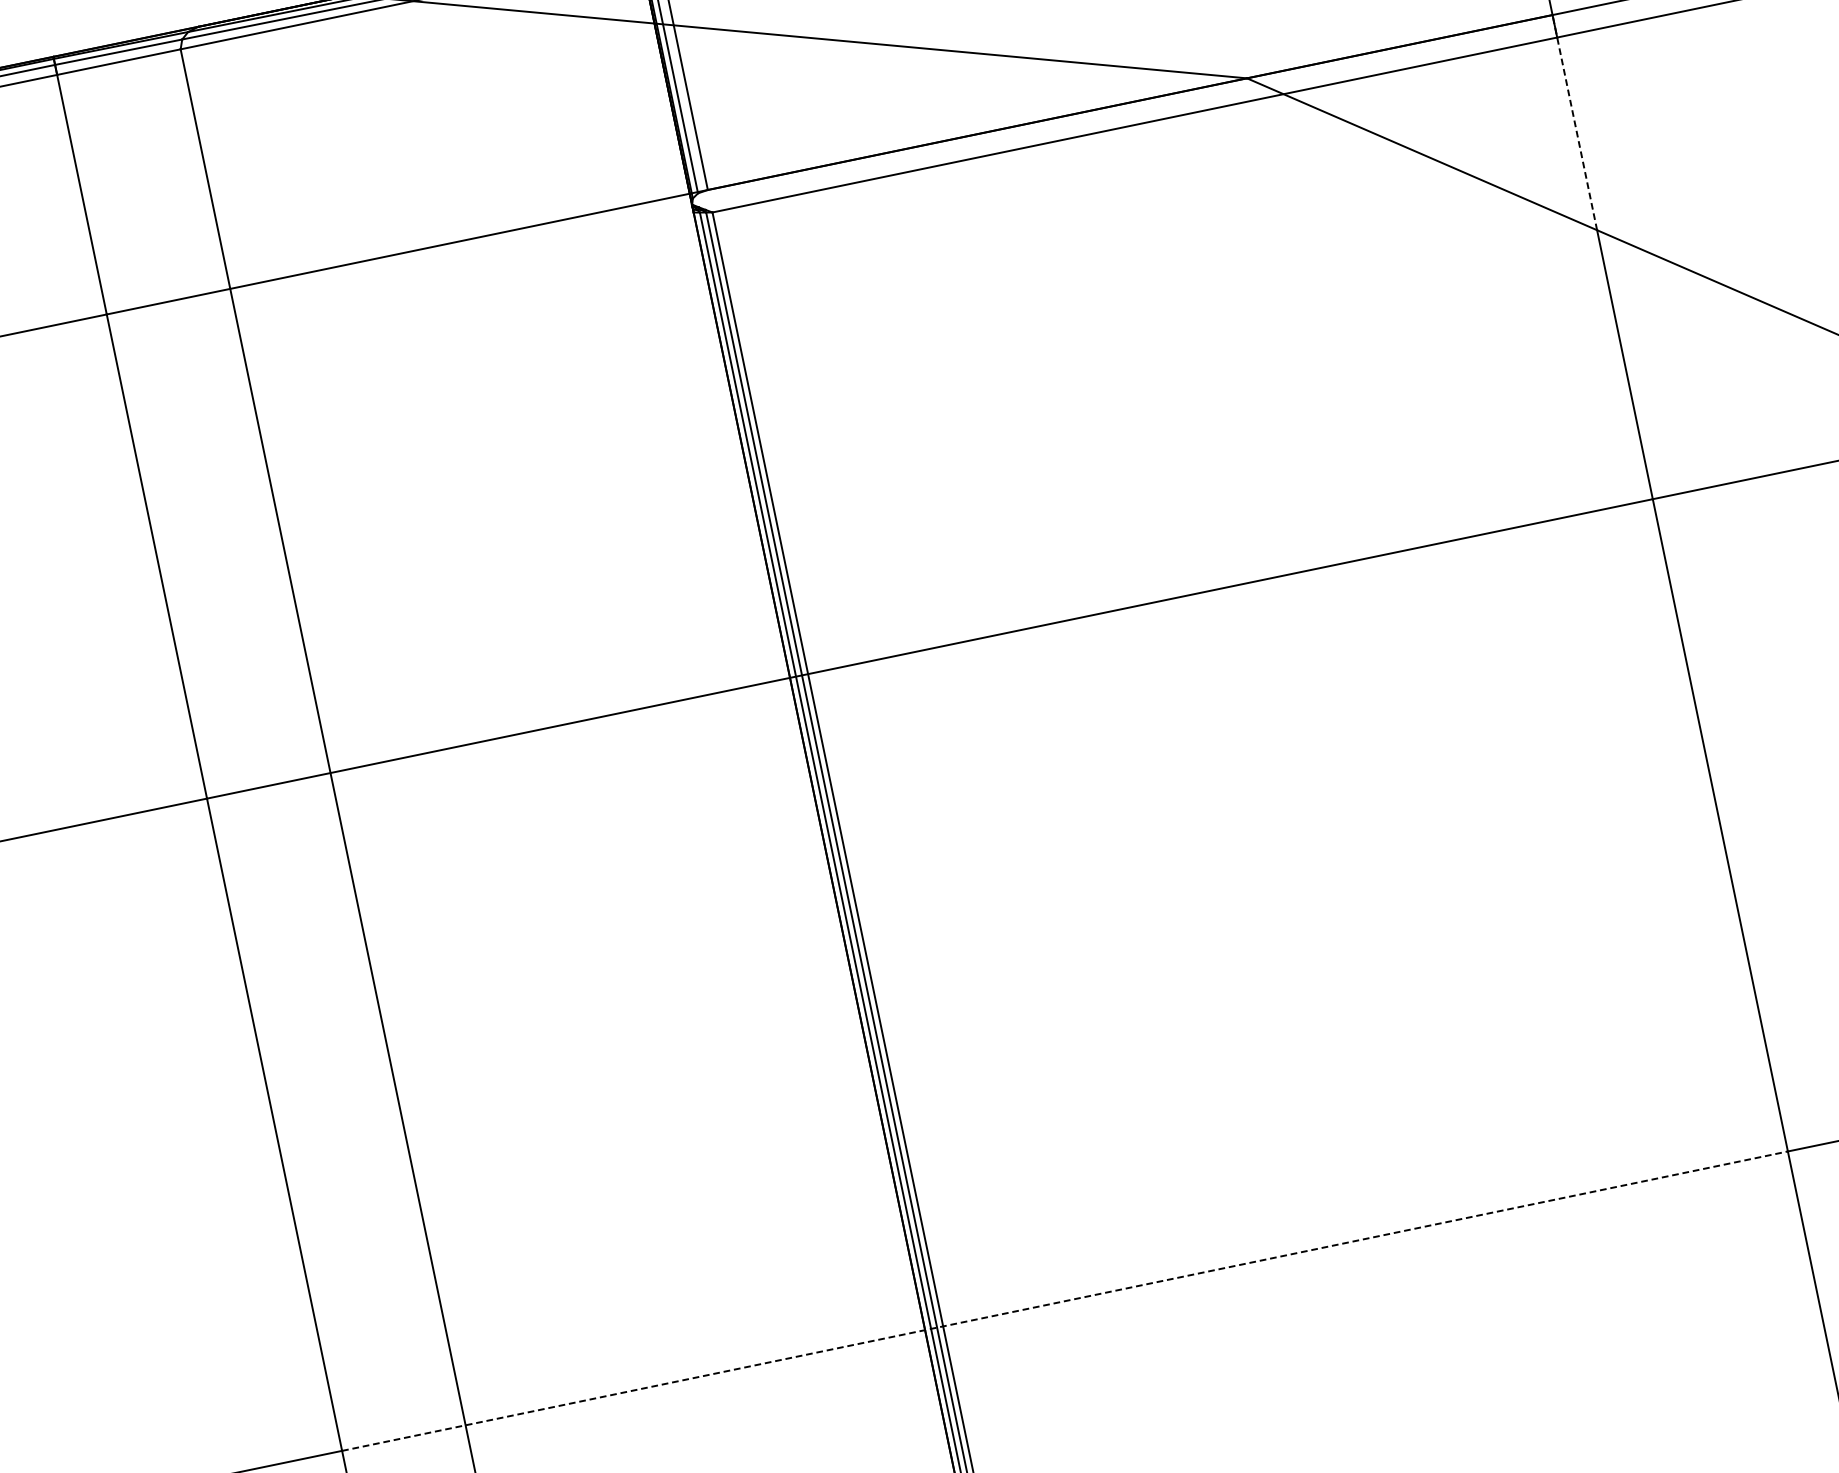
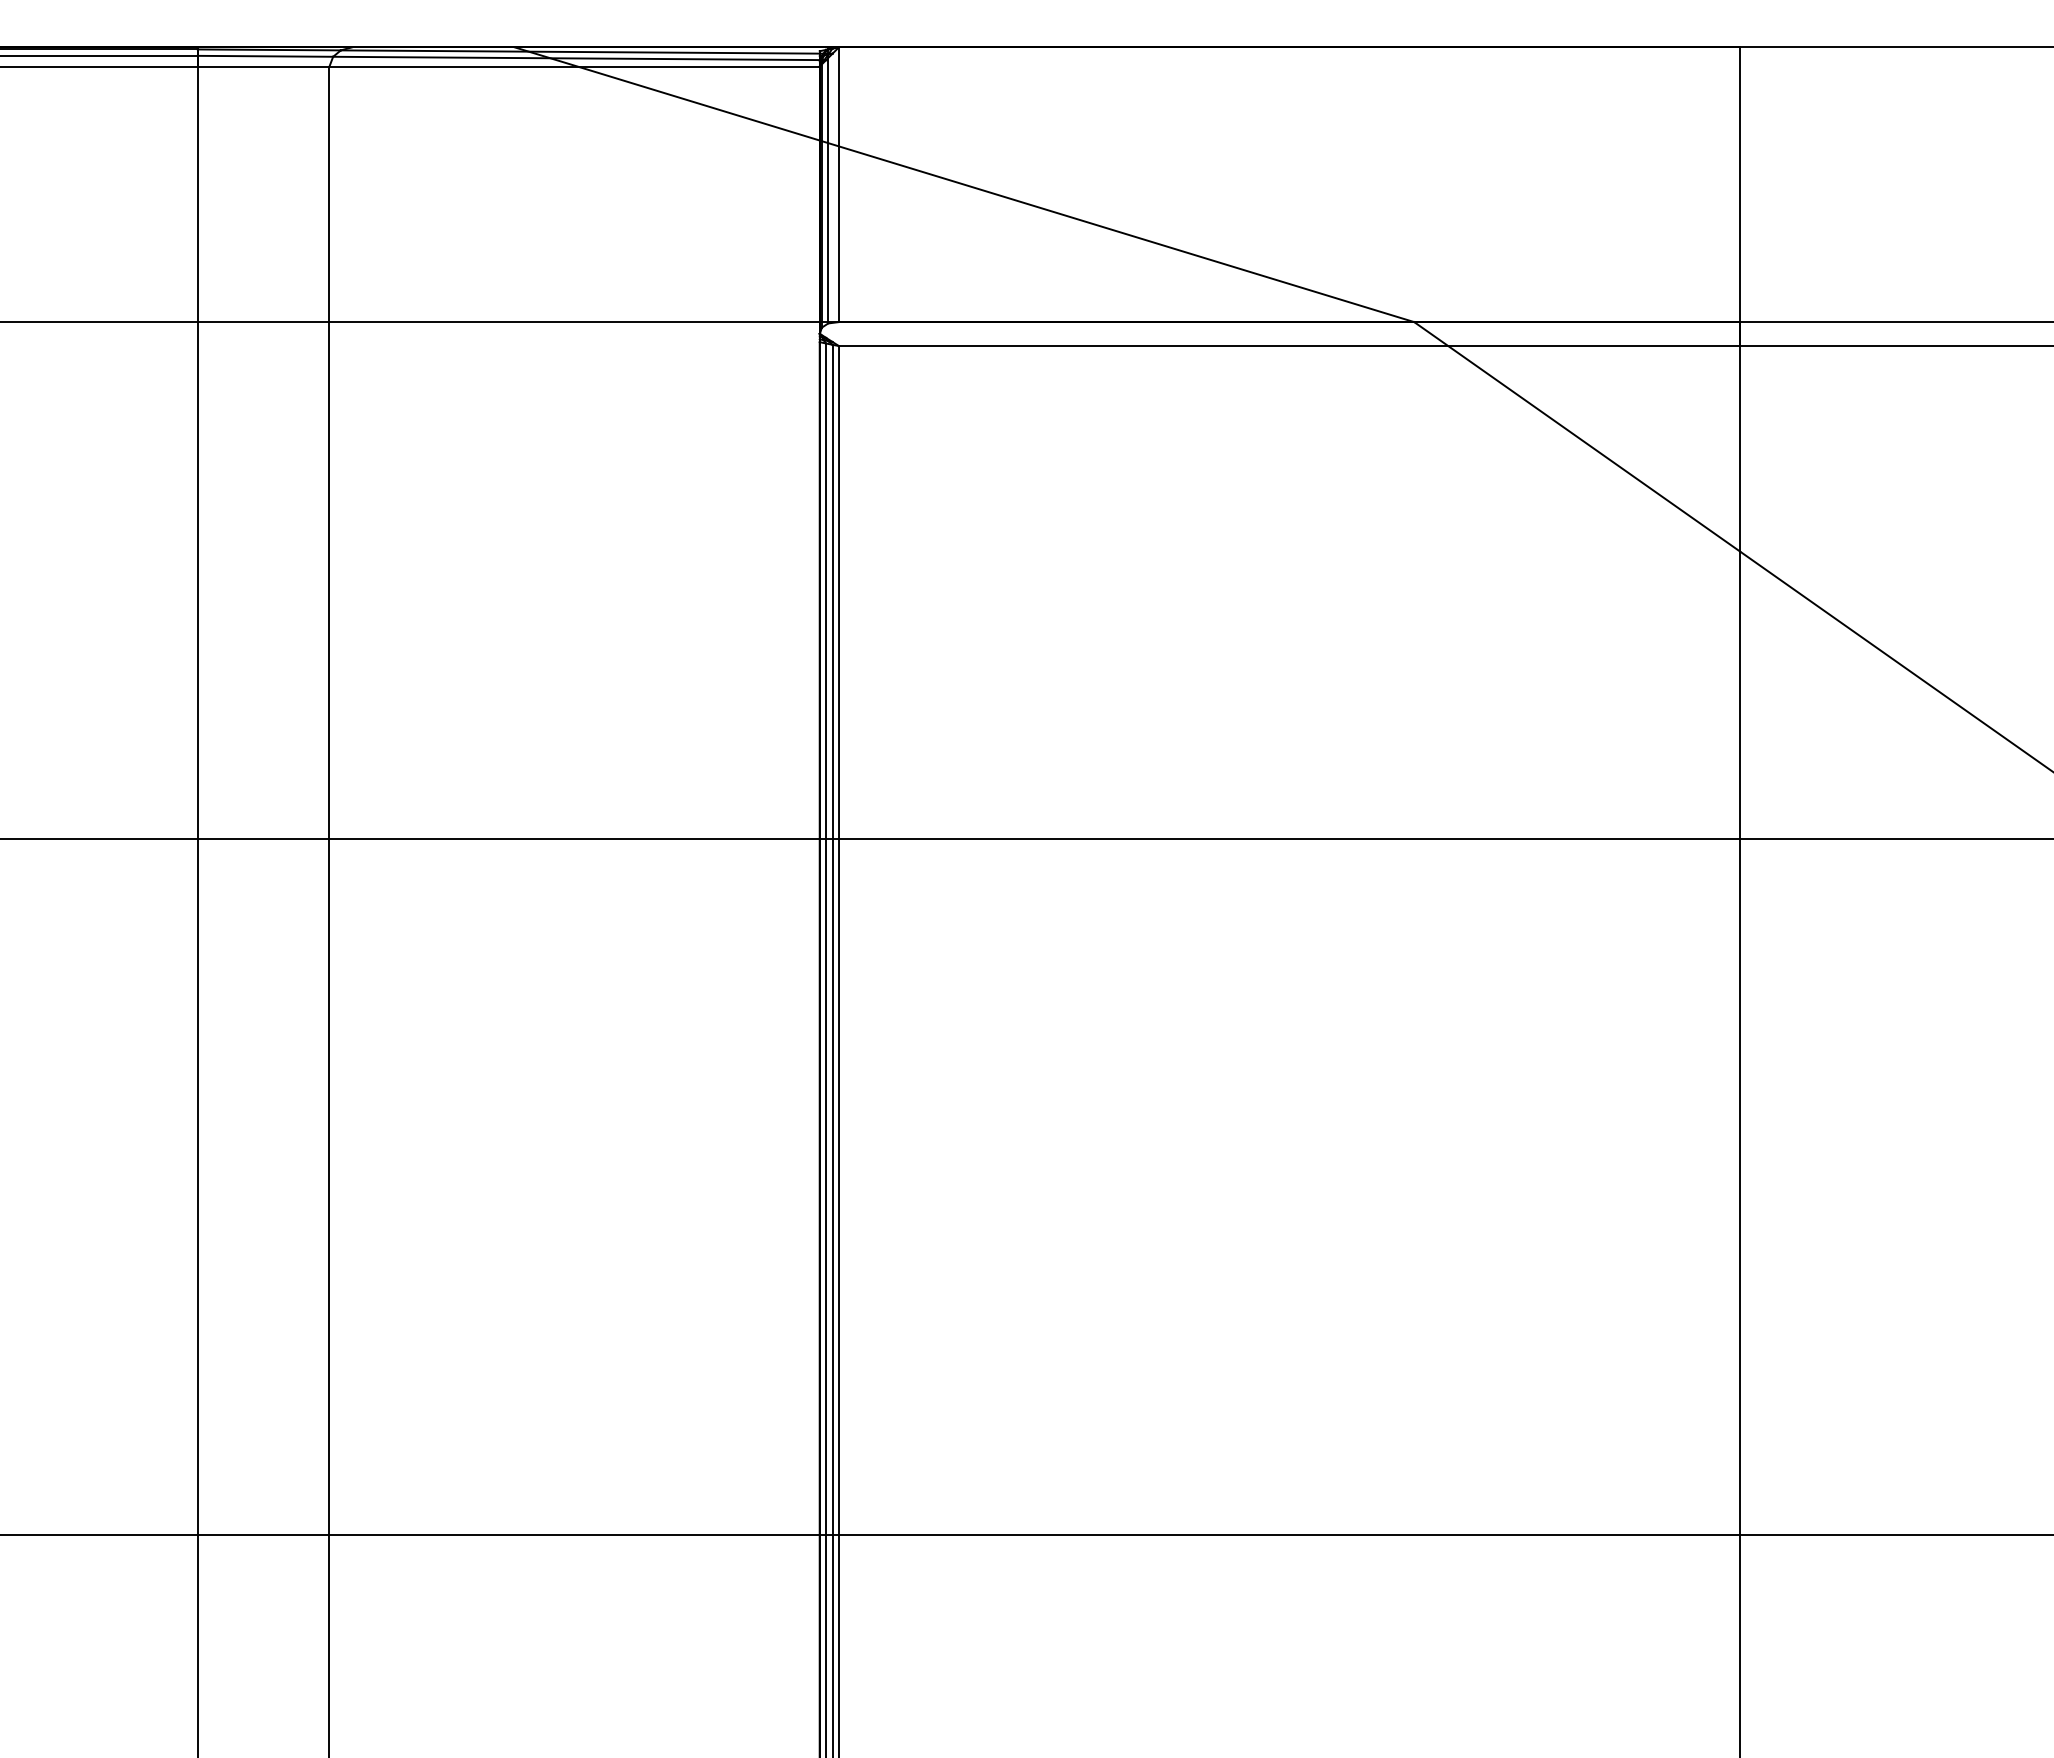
line: (1575, 122) -> (1740, 436), dashed -> solid
line: (1065, 1301) -> (969, 1534), dashed -> solid

